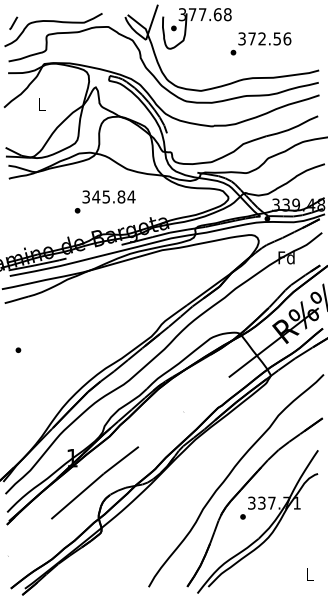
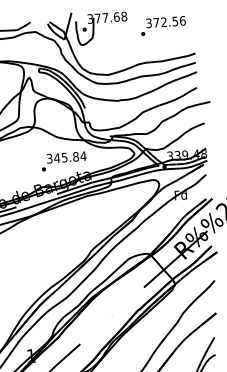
text: (260, 43) -> (162, 25), moved
text: (104, 201) -> (63, 161), moved

